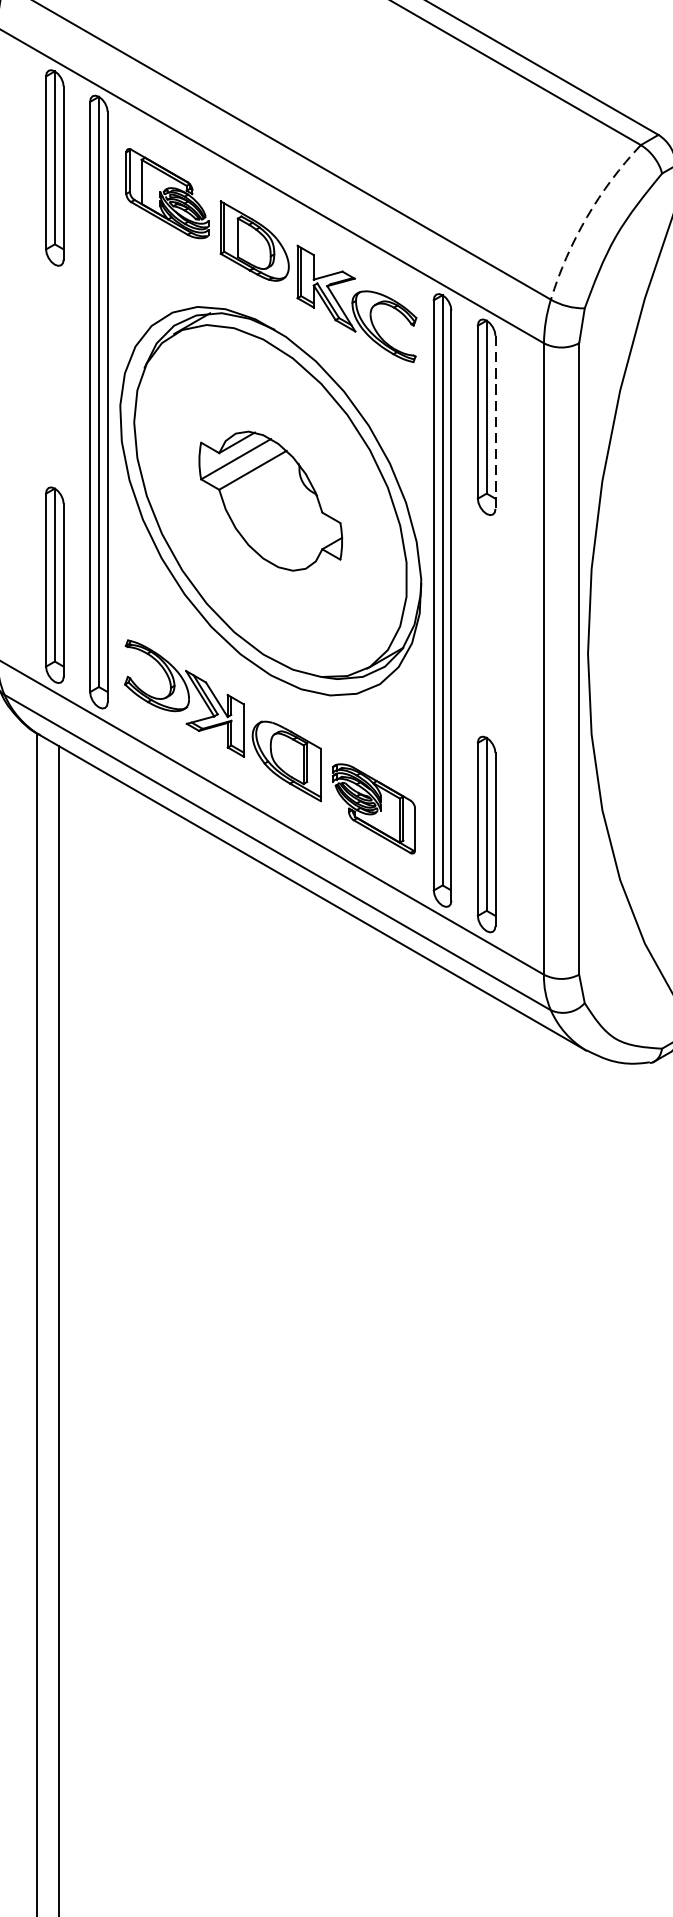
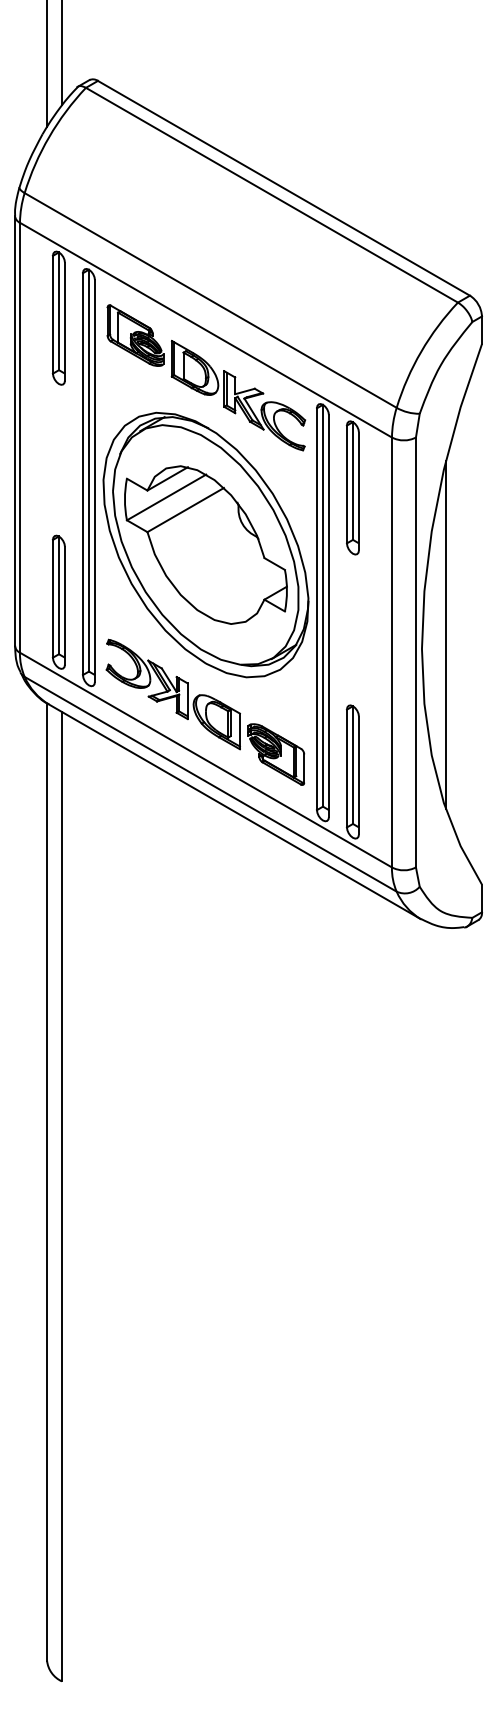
arc: (587, 216) -> (421, 351), dashed -> solid
line: (494, 422) -> (358, 491), dashed -> solid
part: (270, 500) -> (205, 544), size x1.67
line: (622, 632) -> (445, 634), added

